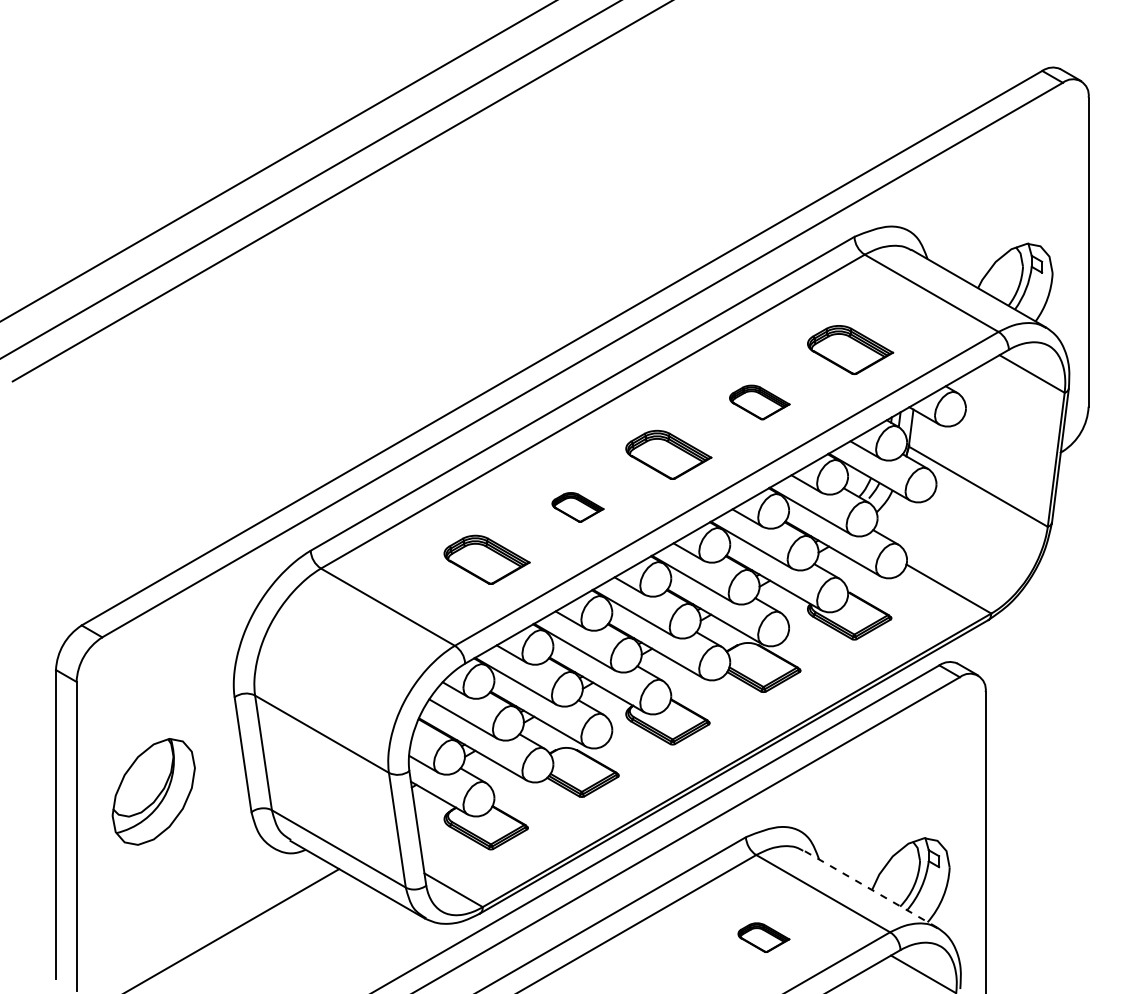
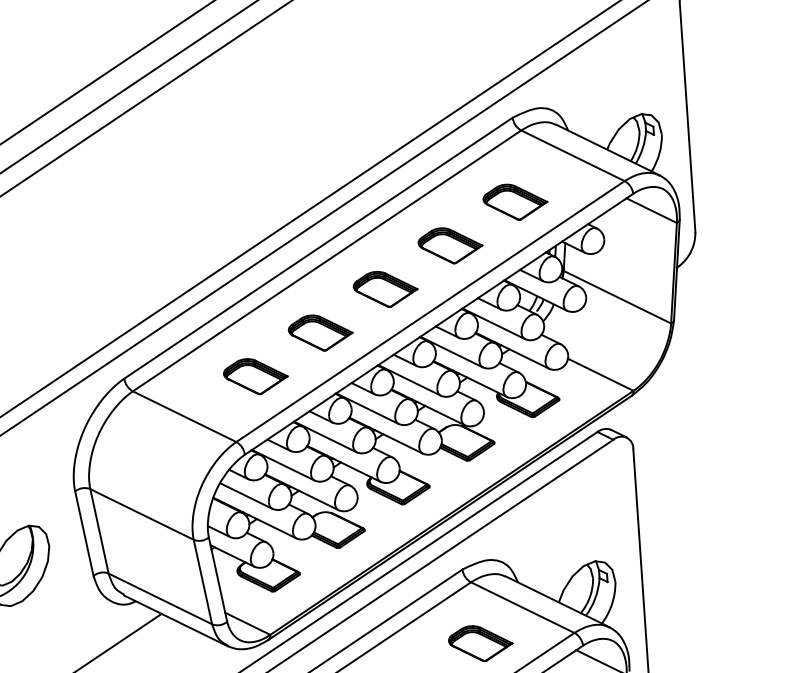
part: (759, 402) -> (450, 245), size x1.43
part: (577, 507) -> (320, 332), size x1.67
line: (869, 888) -> (556, 601), dashed -> solid
part: (763, 937) -> (480, 643), size x1.67

